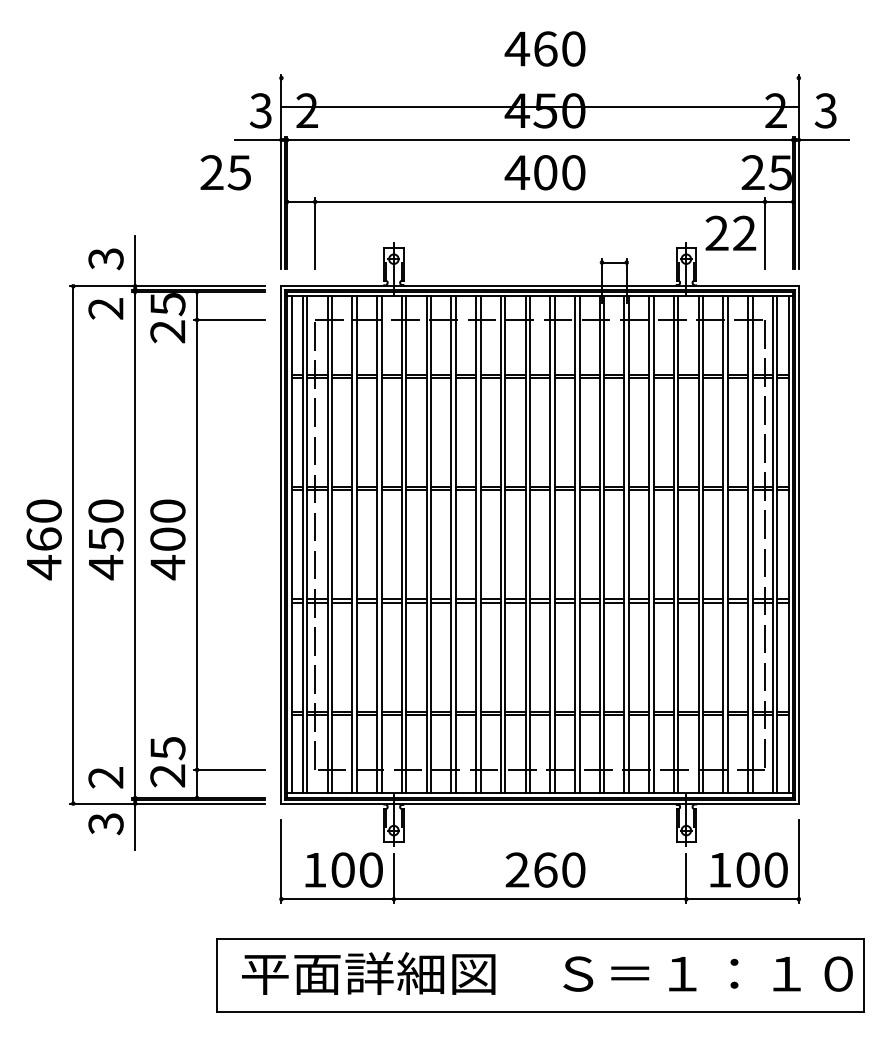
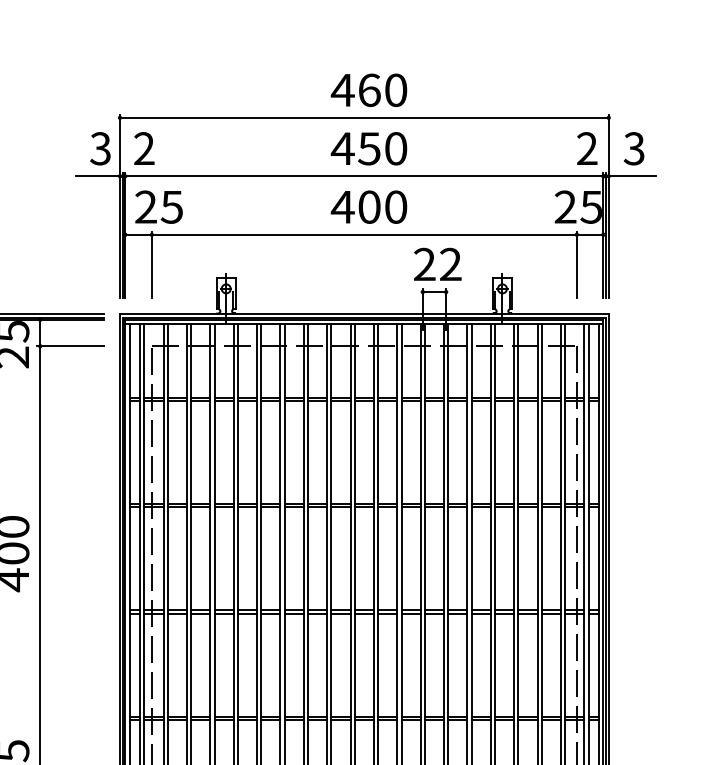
line: (539, 107) -> (363, 118), moved
text: (225, 172) -> (158, 206), moved
text: (730, 232) -> (437, 263), moved

